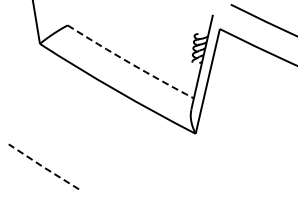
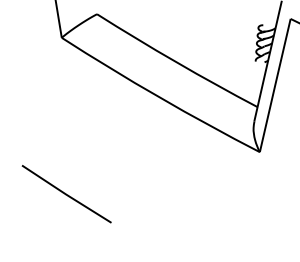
arc: (130, 63) -> (176, 62), dashed -> solid
line: (43, 167) -> (66, 195), dashed -> solid

